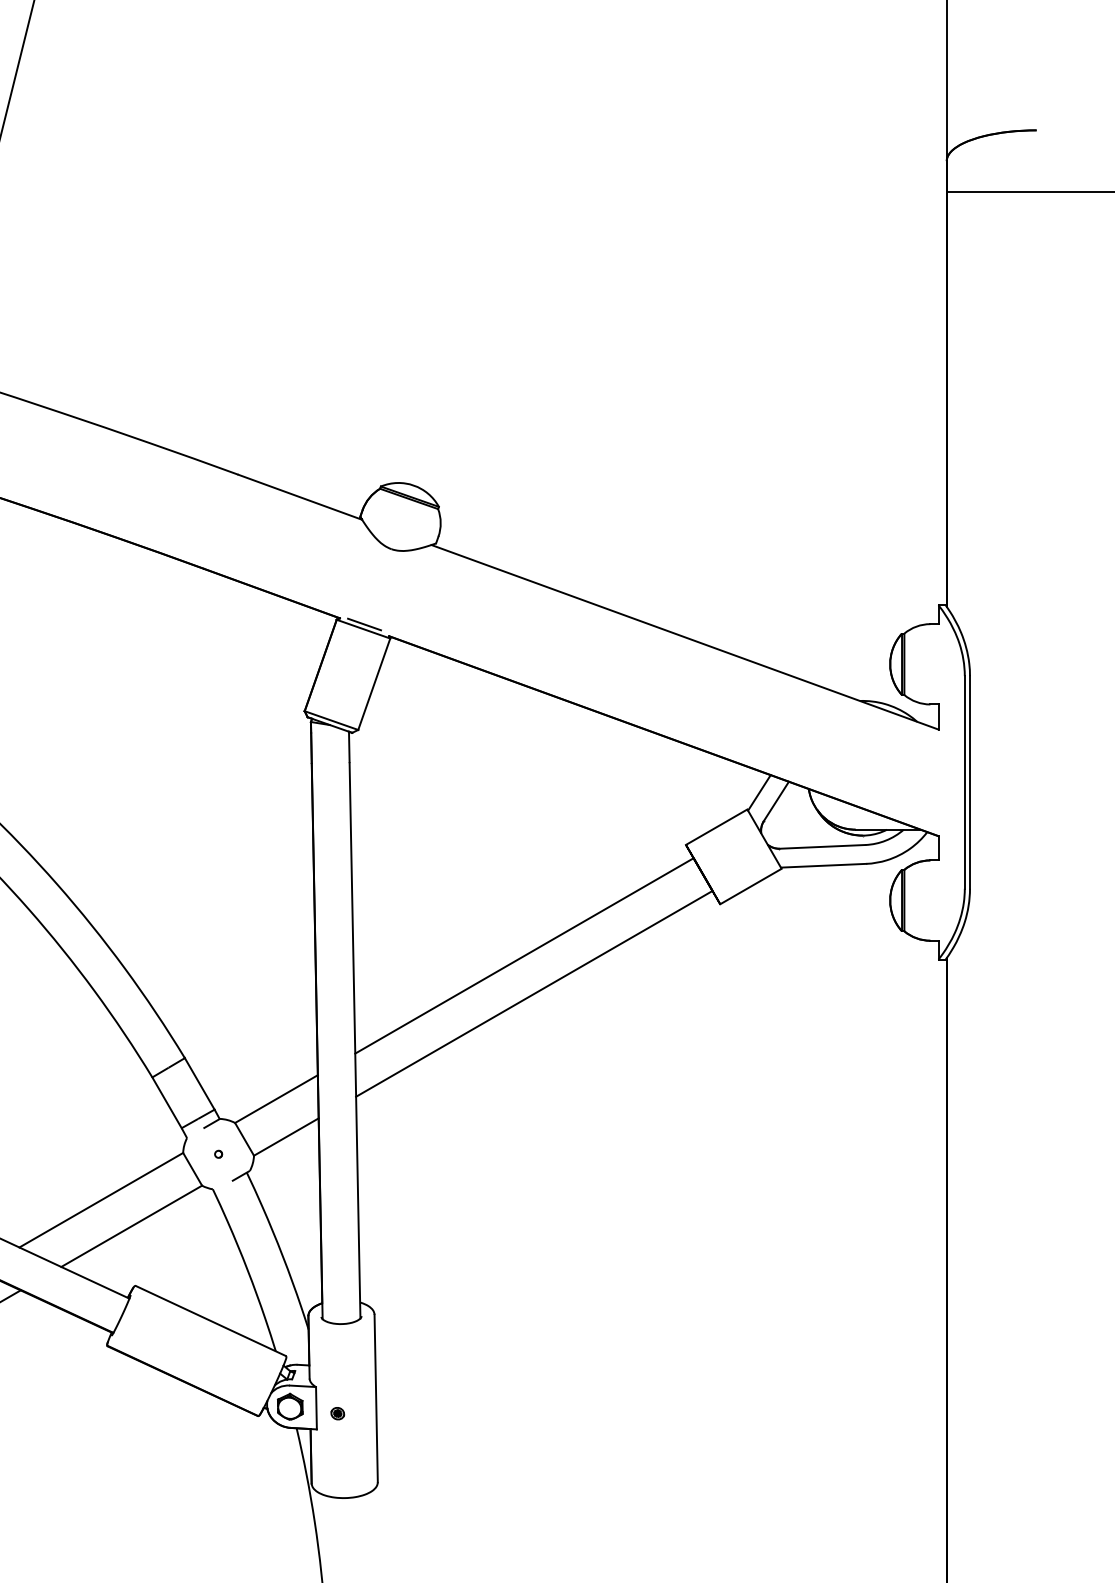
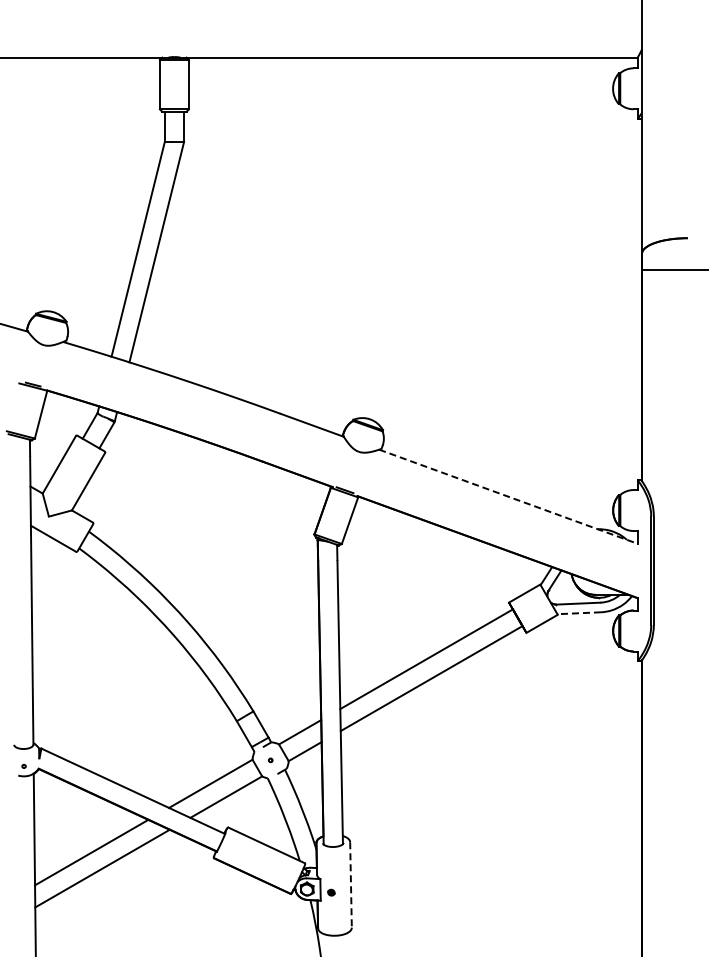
line: (685, 636) -> (508, 496), solid -> dashed
line: (824, 866) -> (579, 613), solid -> dashed
line: (377, 1397) -> (351, 884), solid -> dashed

